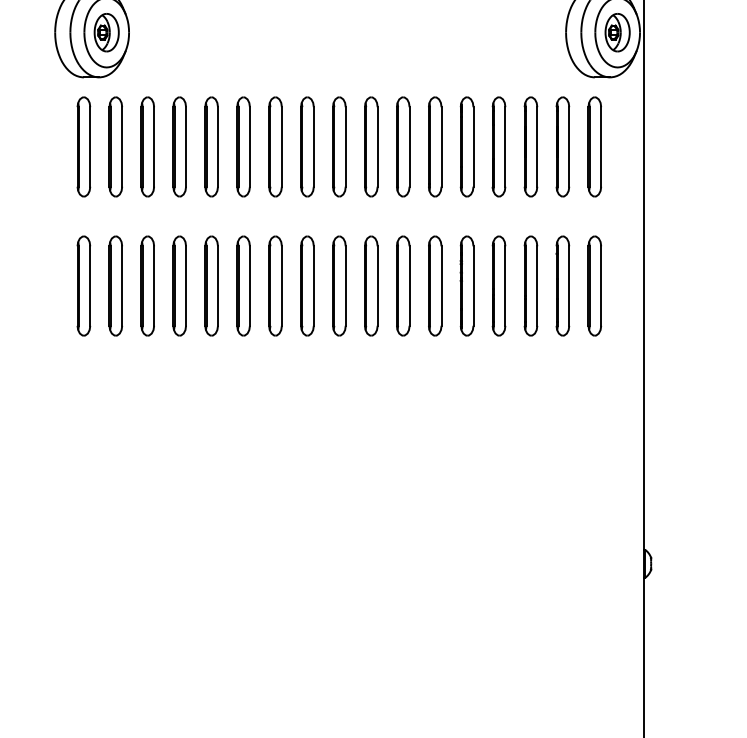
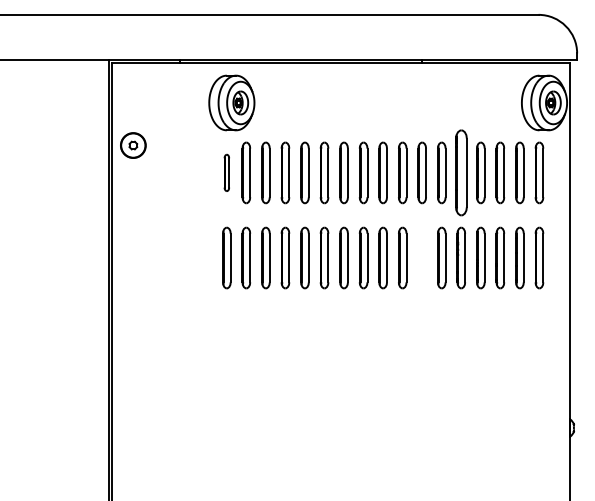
part: (83, 146) -> (226, 172), size x0.6
part: (465, 146) -> (460, 172), size x1.4
part: (402, 285) -> (421, 257), removed

